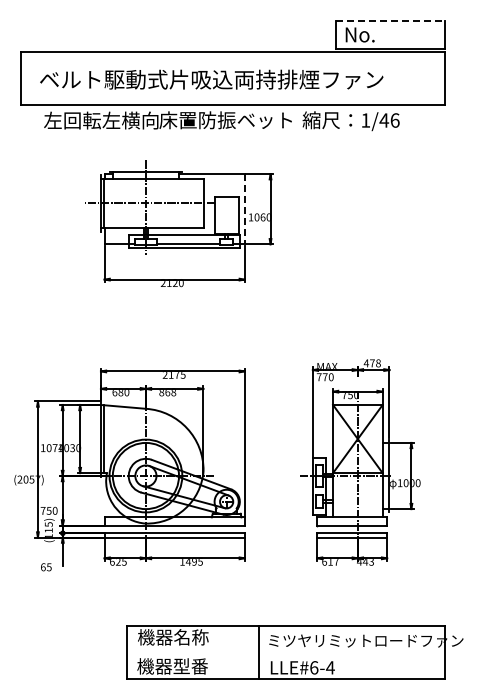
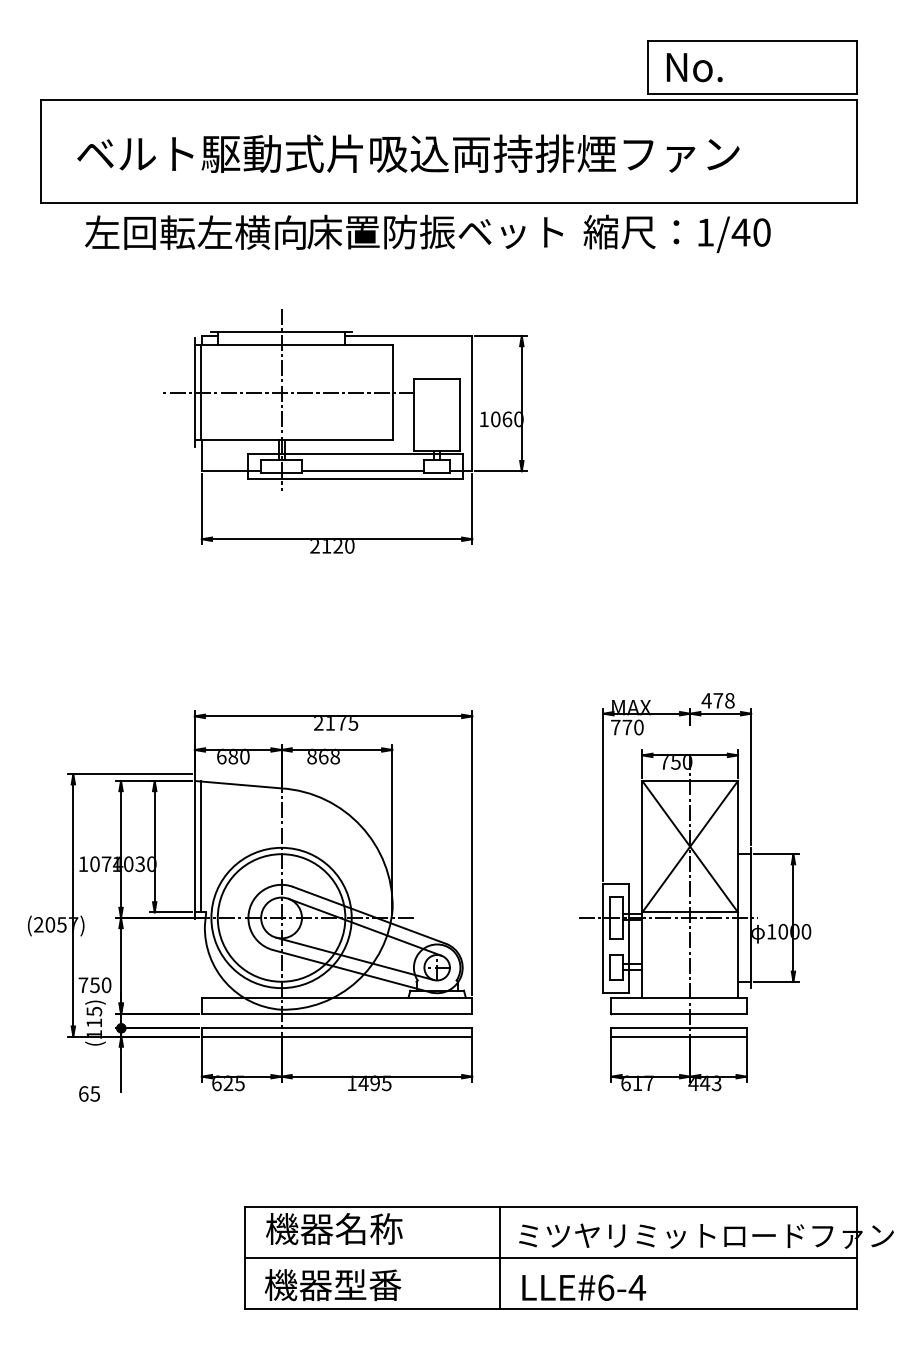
line: (390, 21) -> (753, 41), dashed -> solid
text: (394, 120) -> (760, 232), 1/46 -> 1/40
line: (244, 209) -> (471, 404), dashed -> solid
line: (285, 652) -> (550, 1258), added

